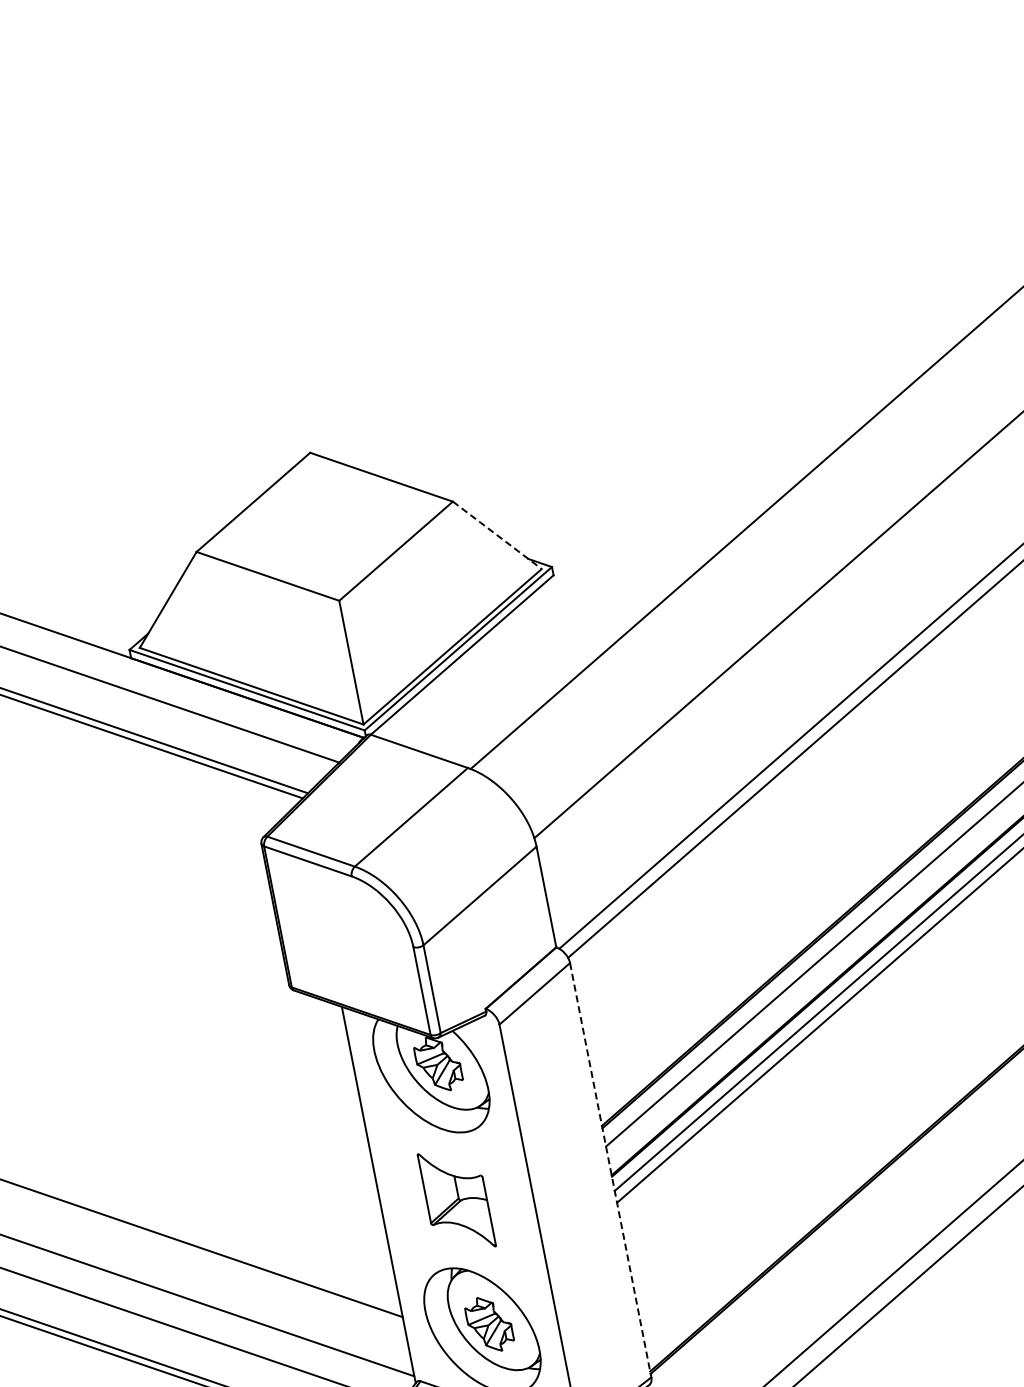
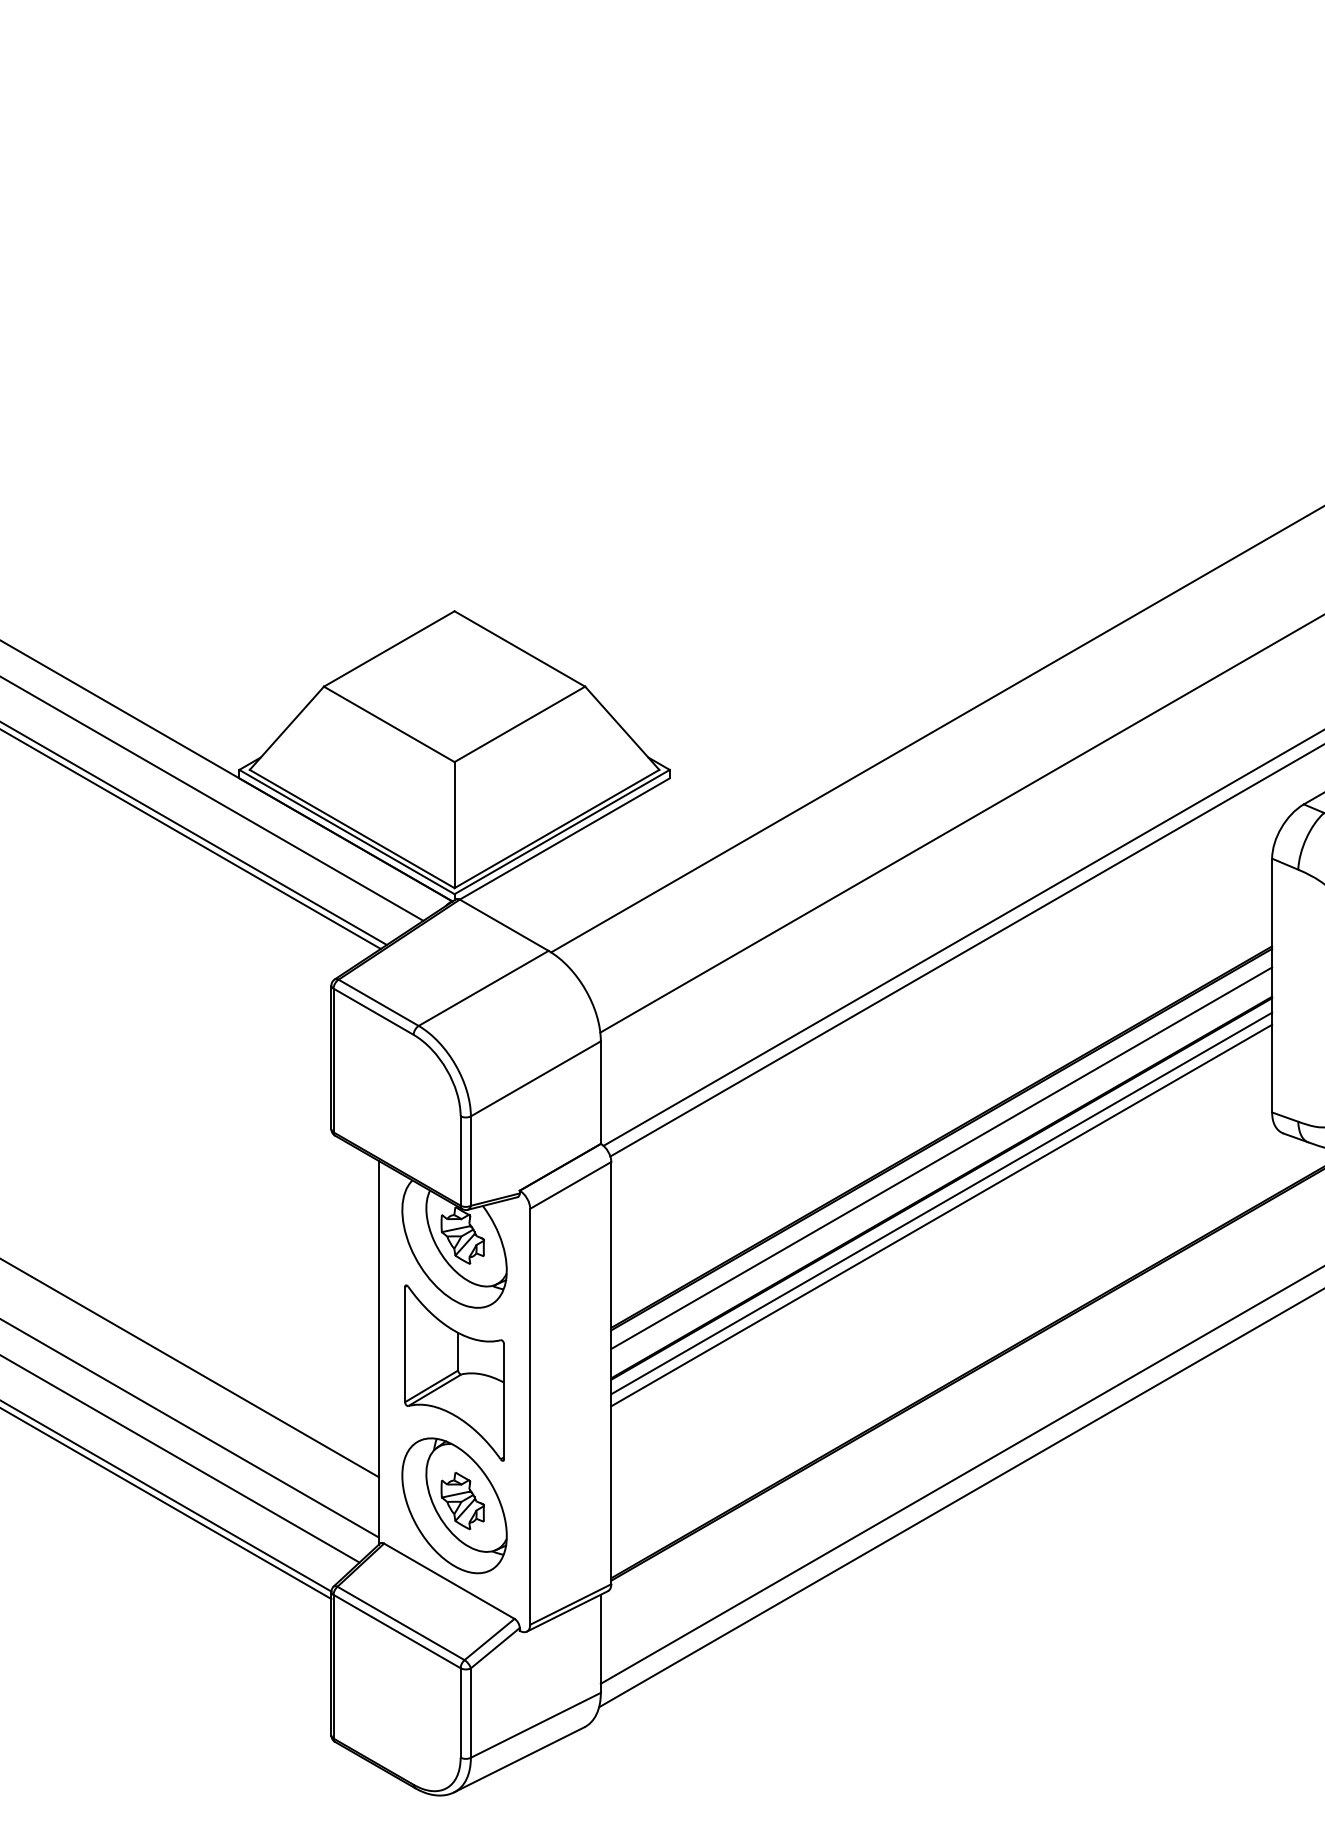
line: (497, 535) -> (622, 728), dashed -> solid
line: (610, 1170) -> (611, 1373), dashed -> solid
part: (456, 1199) -> (454, 1372), size x1.67

